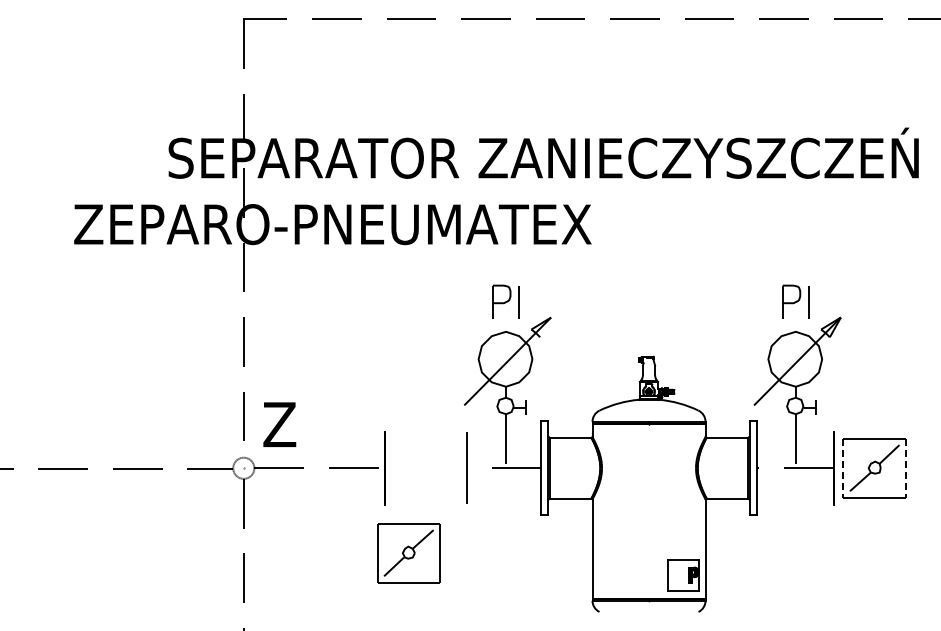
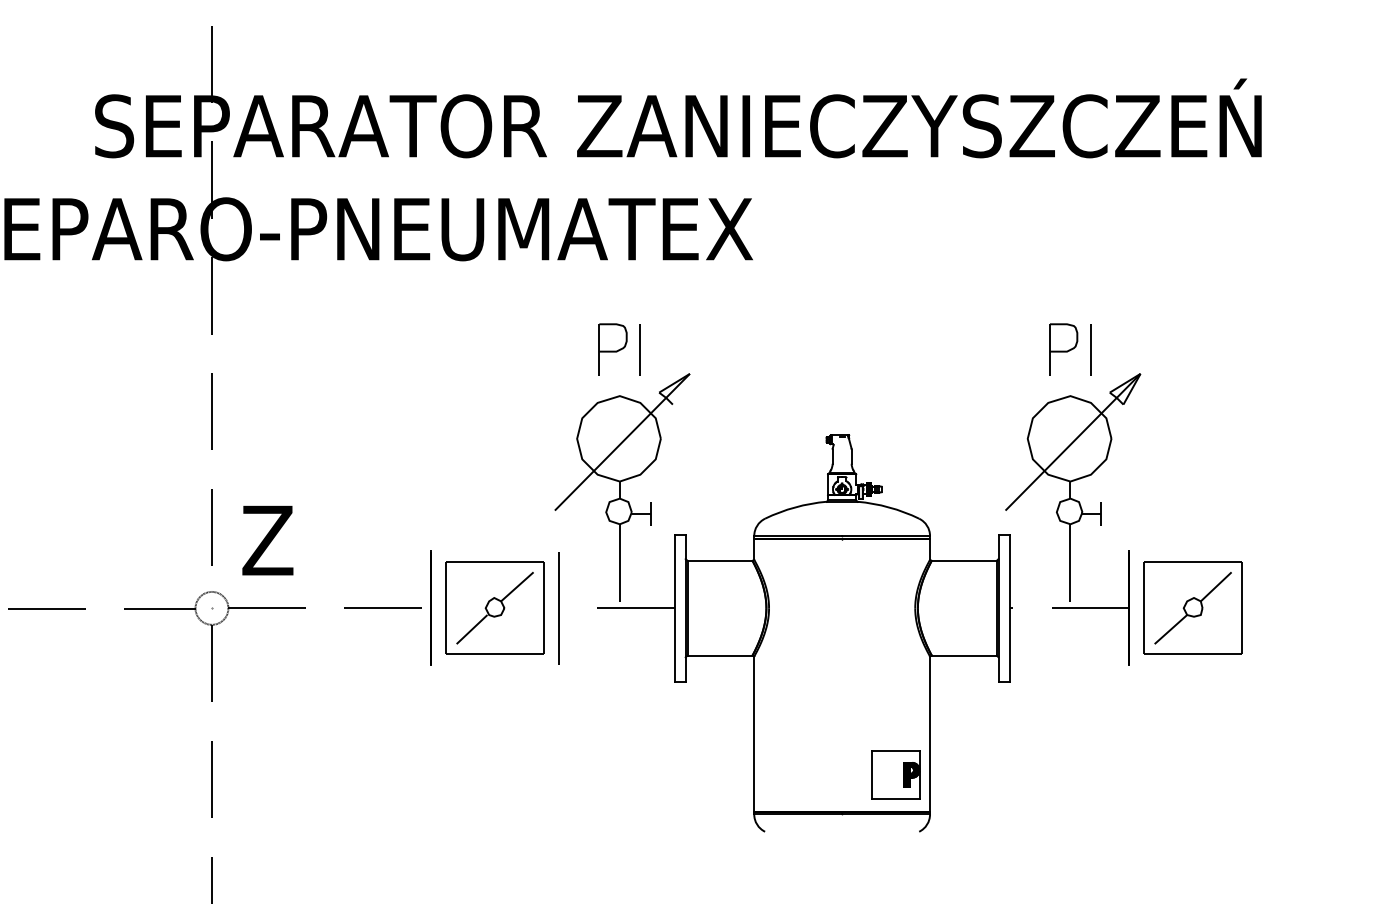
line: (843, 468) -> (1144, 608), dashed -> solid
line: (906, 468) -> (1242, 608), dashed -> solid
part: (408, 553) -> (494, 608), moved

